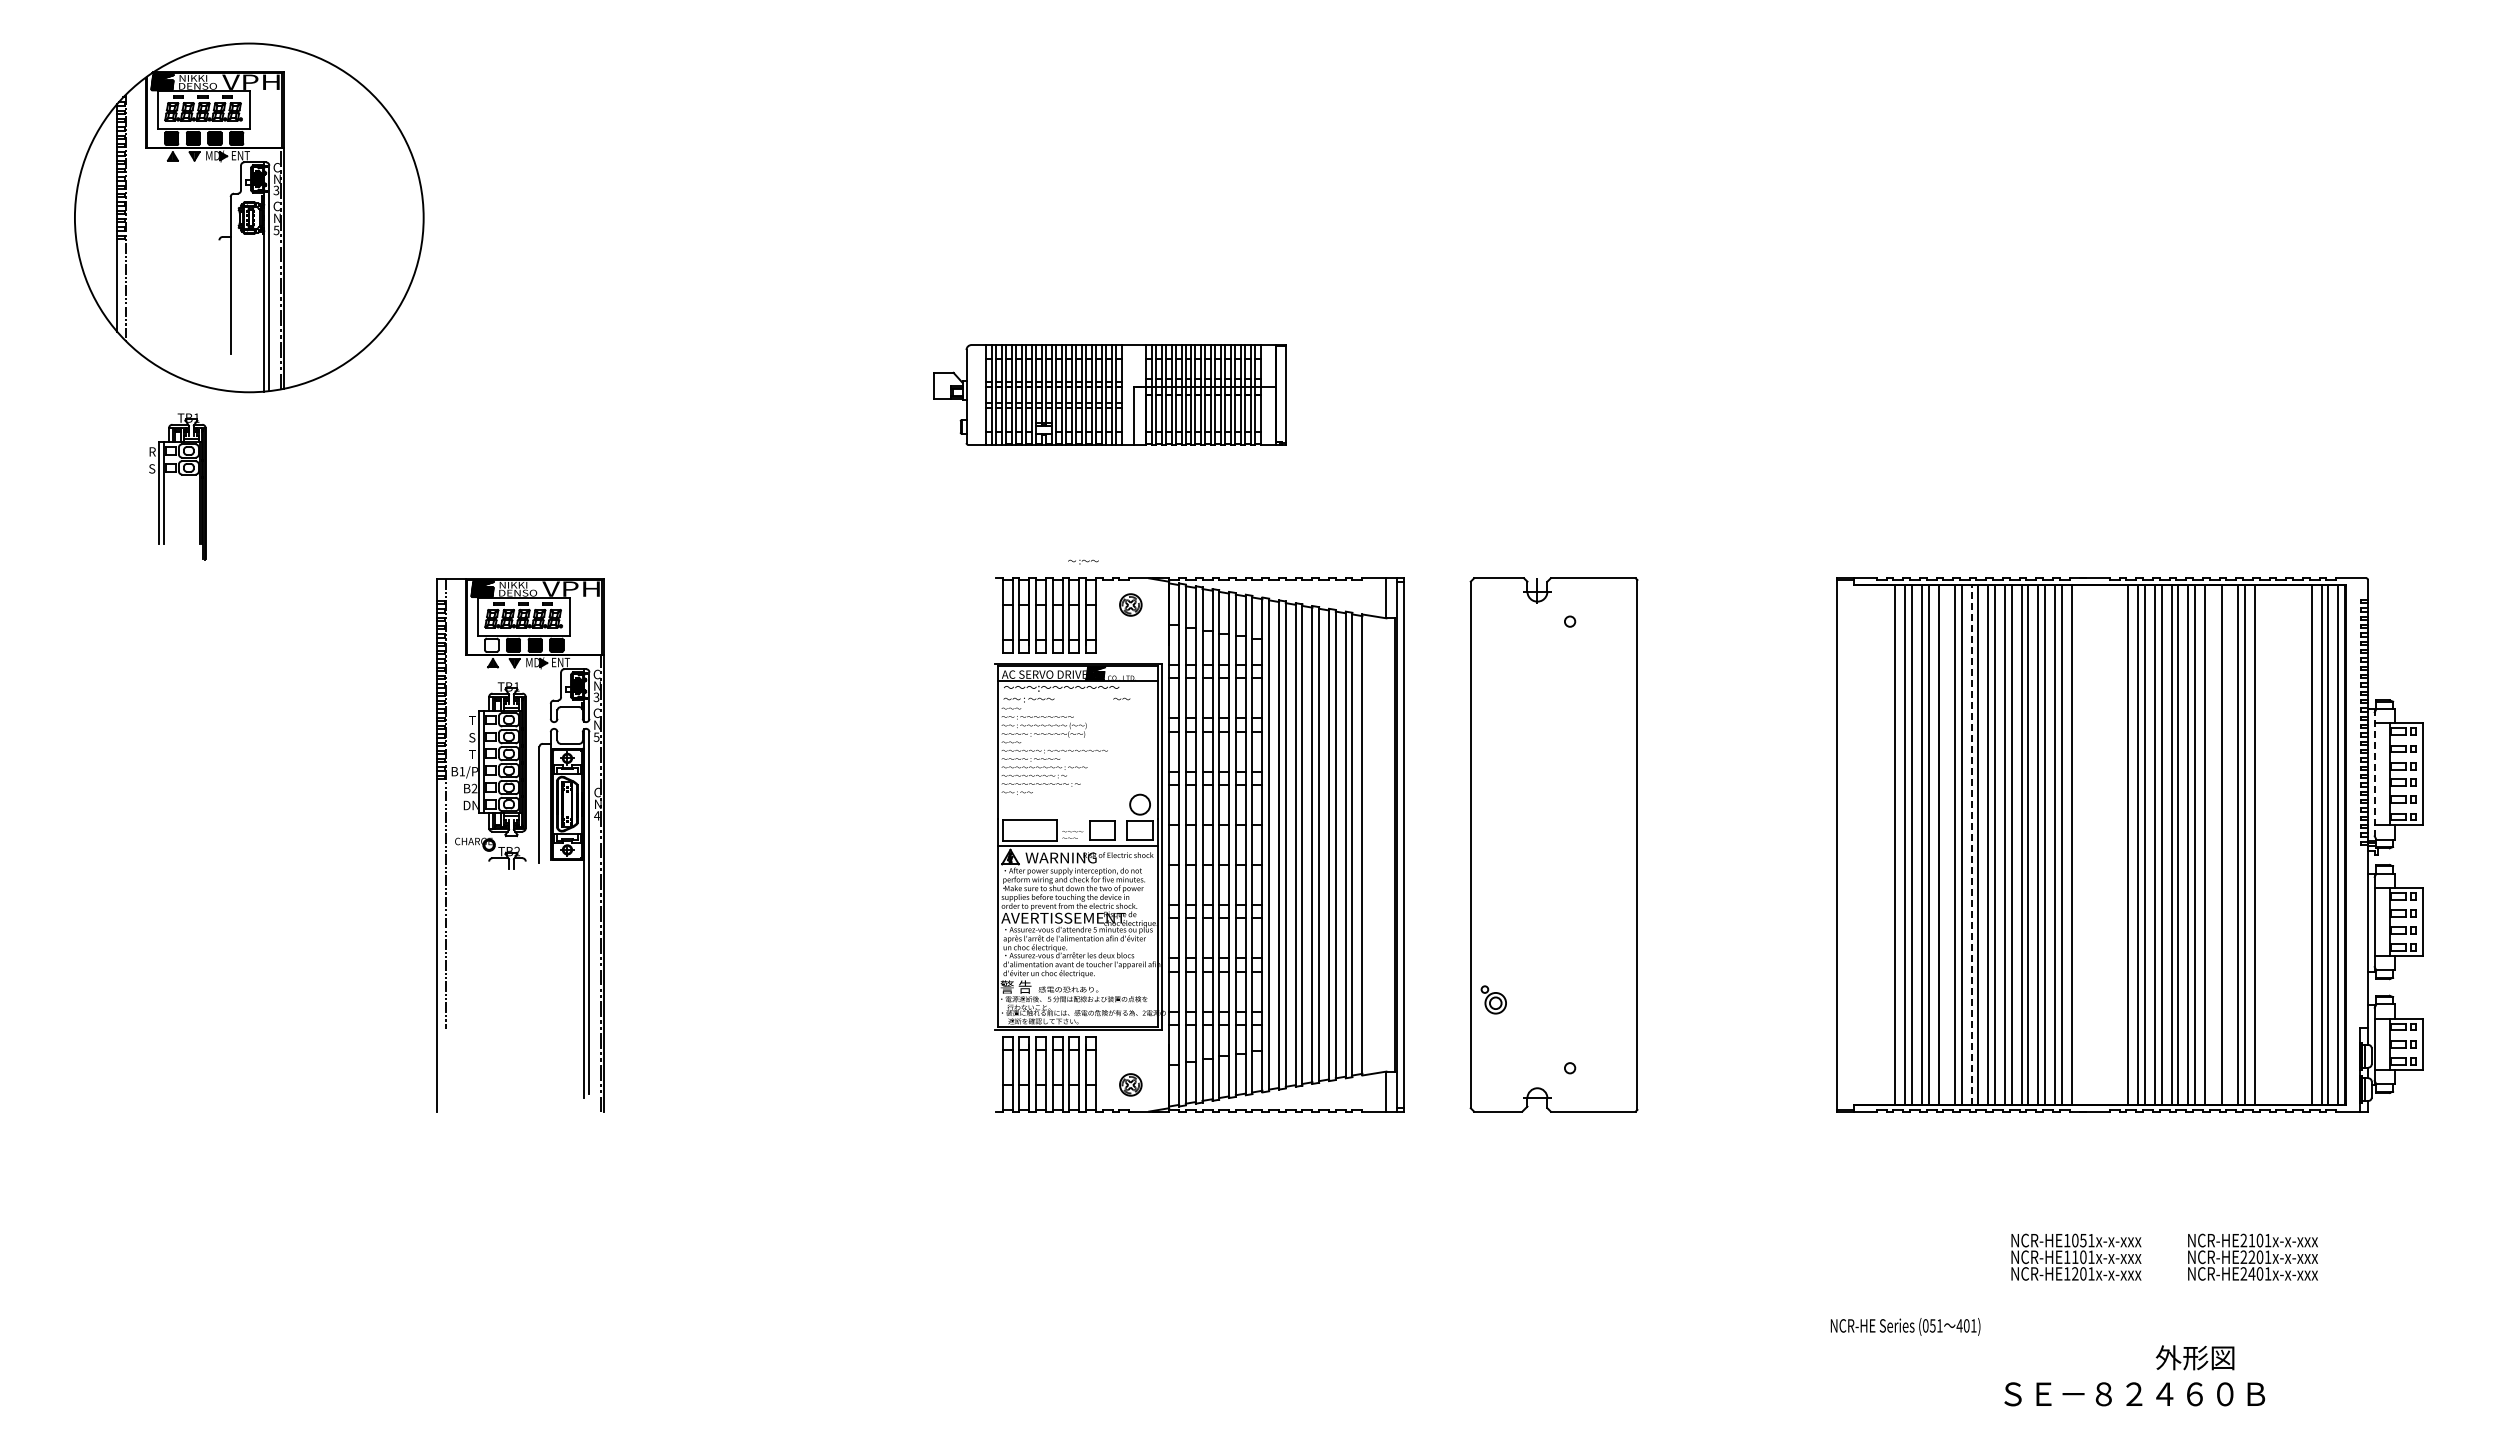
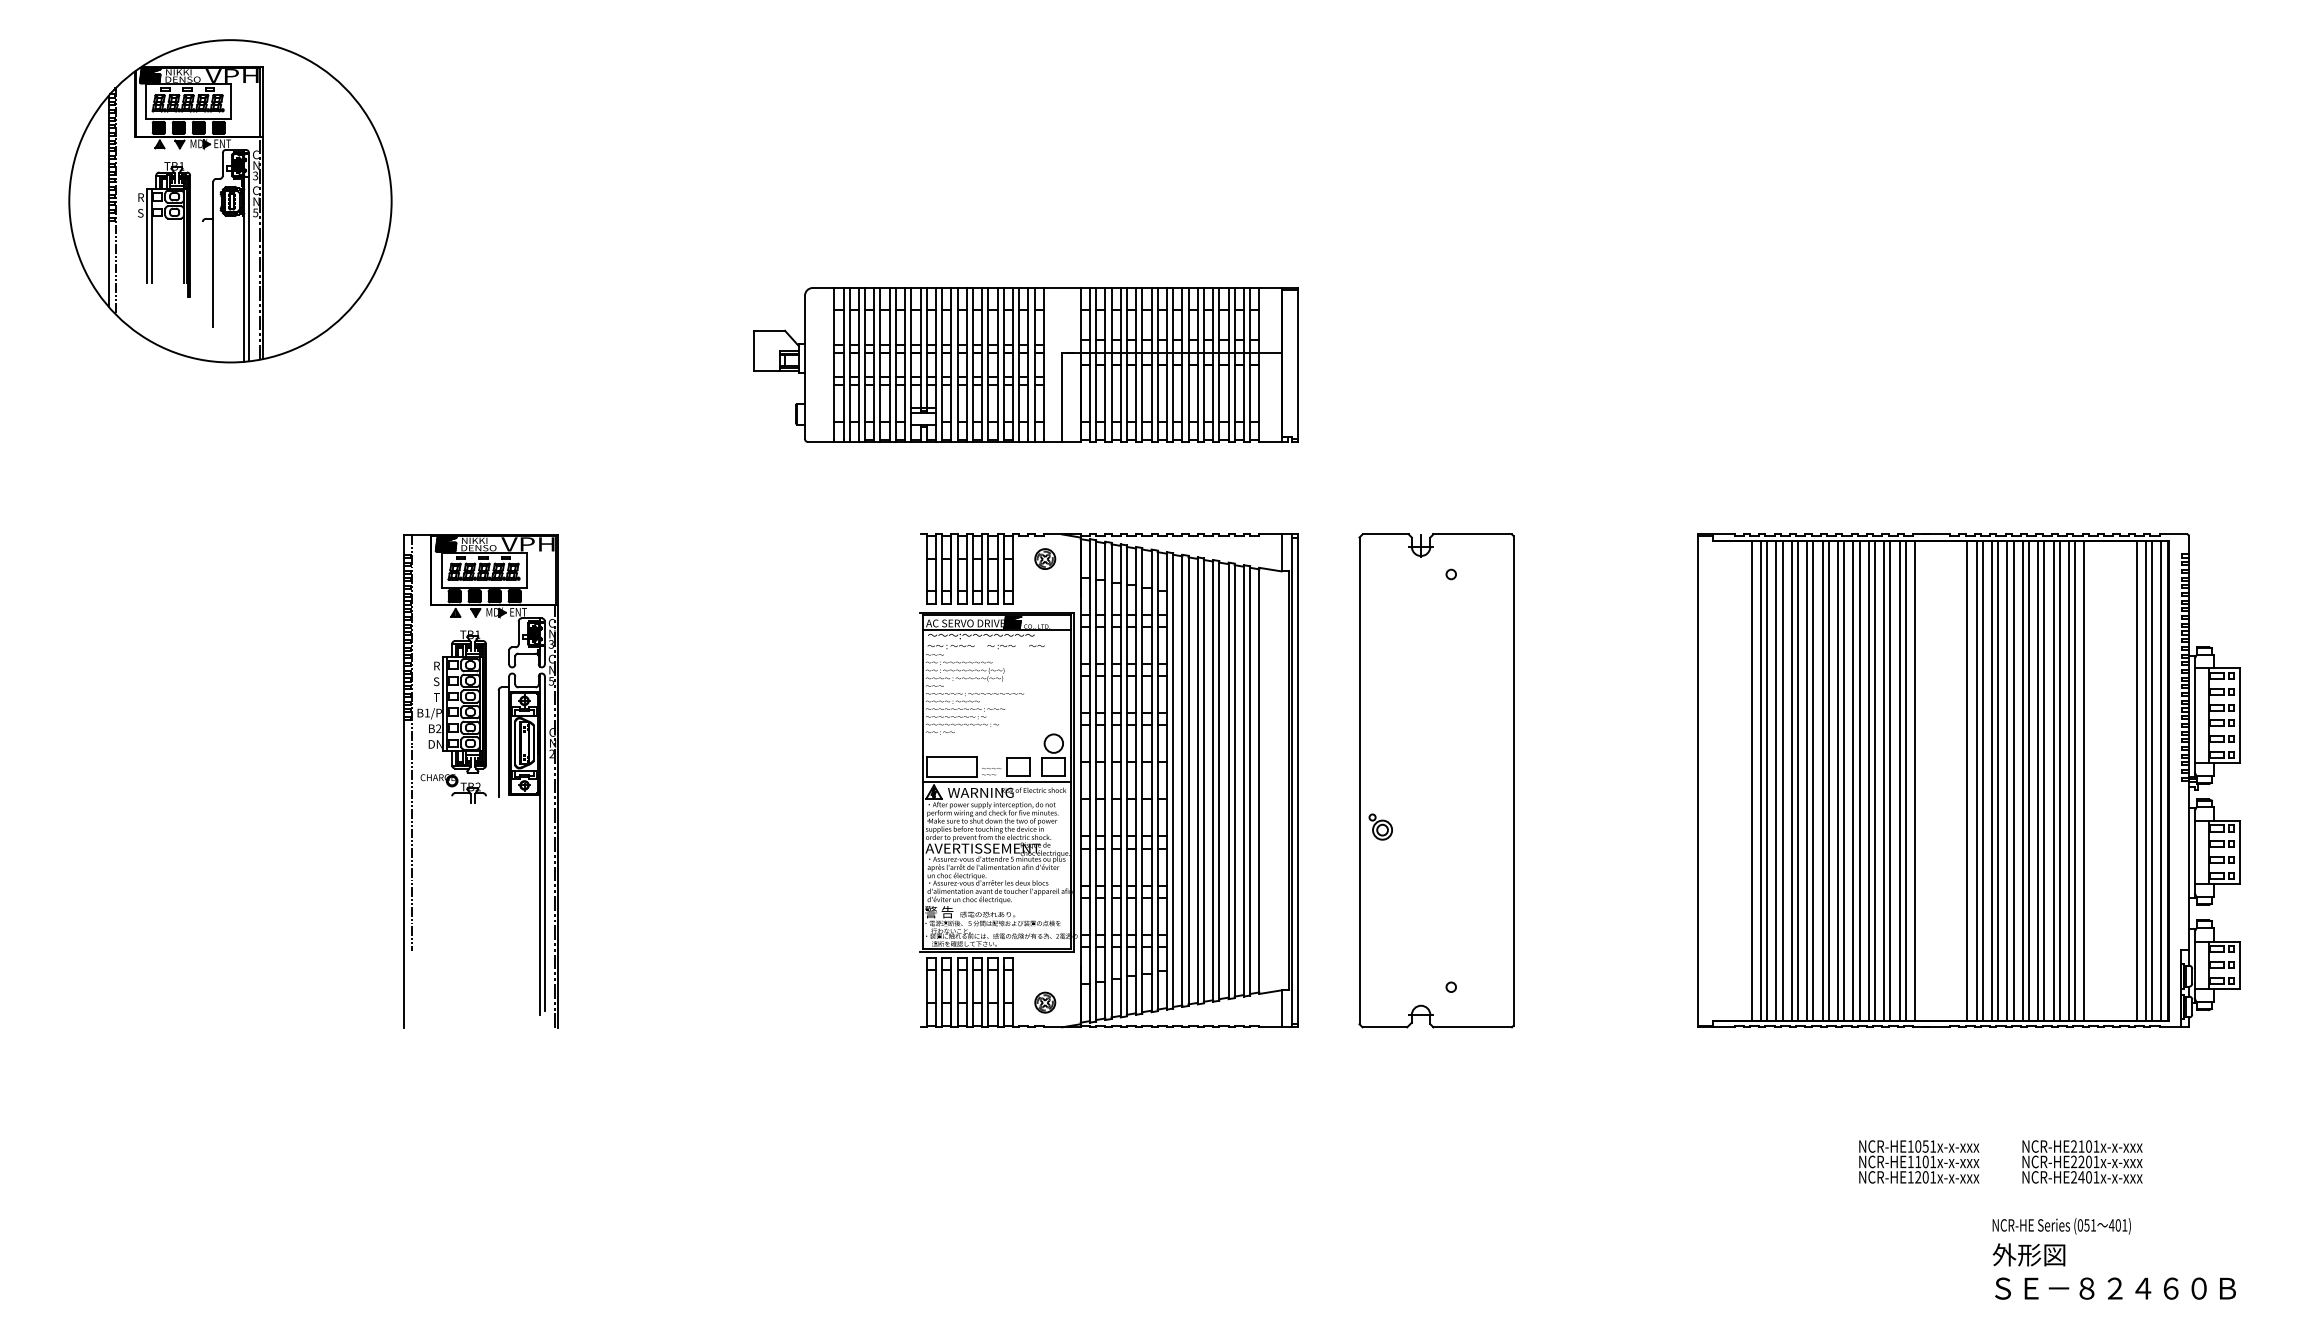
part: (1109, 394) -> (1025, 364), size x1.67
part: (180, 475) -> (166, 219), moved
text: (1083, 561) -> (1001, 646), moved
hatch: (491, 644) -> (454, 595), added
text: (472, 720) -> (436, 665), T -> R
line: (2374, 775) -> (2194, 716), dashed -> solid
text: (596, 815) -> (551, 753), 4 -> 2
line: (1945, 844) -> (1798, 780), added
line: (1971, 844) -> (1822, 780), dashed -> solid
line: (2211, 844) -> (2044, 780), added
line: (2228, 844) -> (2059, 780), added
part: (1493, 999) -> (1380, 826), moved
text: (1905, 1326) -> (2061, 1225), moved
text: (2134, 1394) -> (2115, 1288), moved

